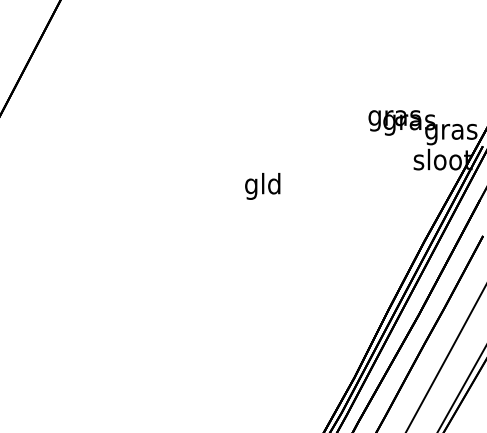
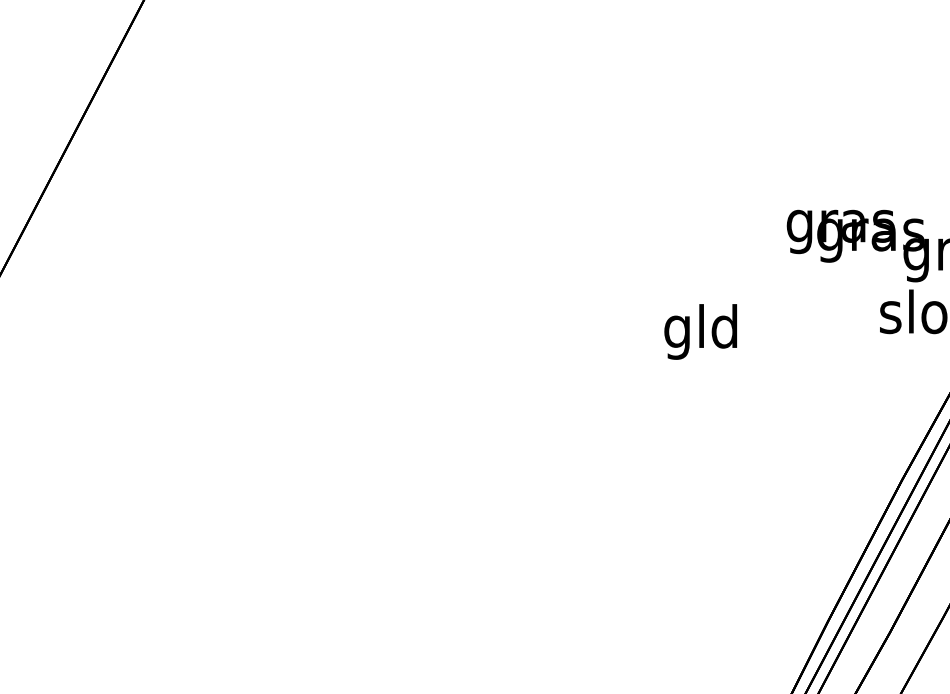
text: (262, 186) -> (700, 332), moved

